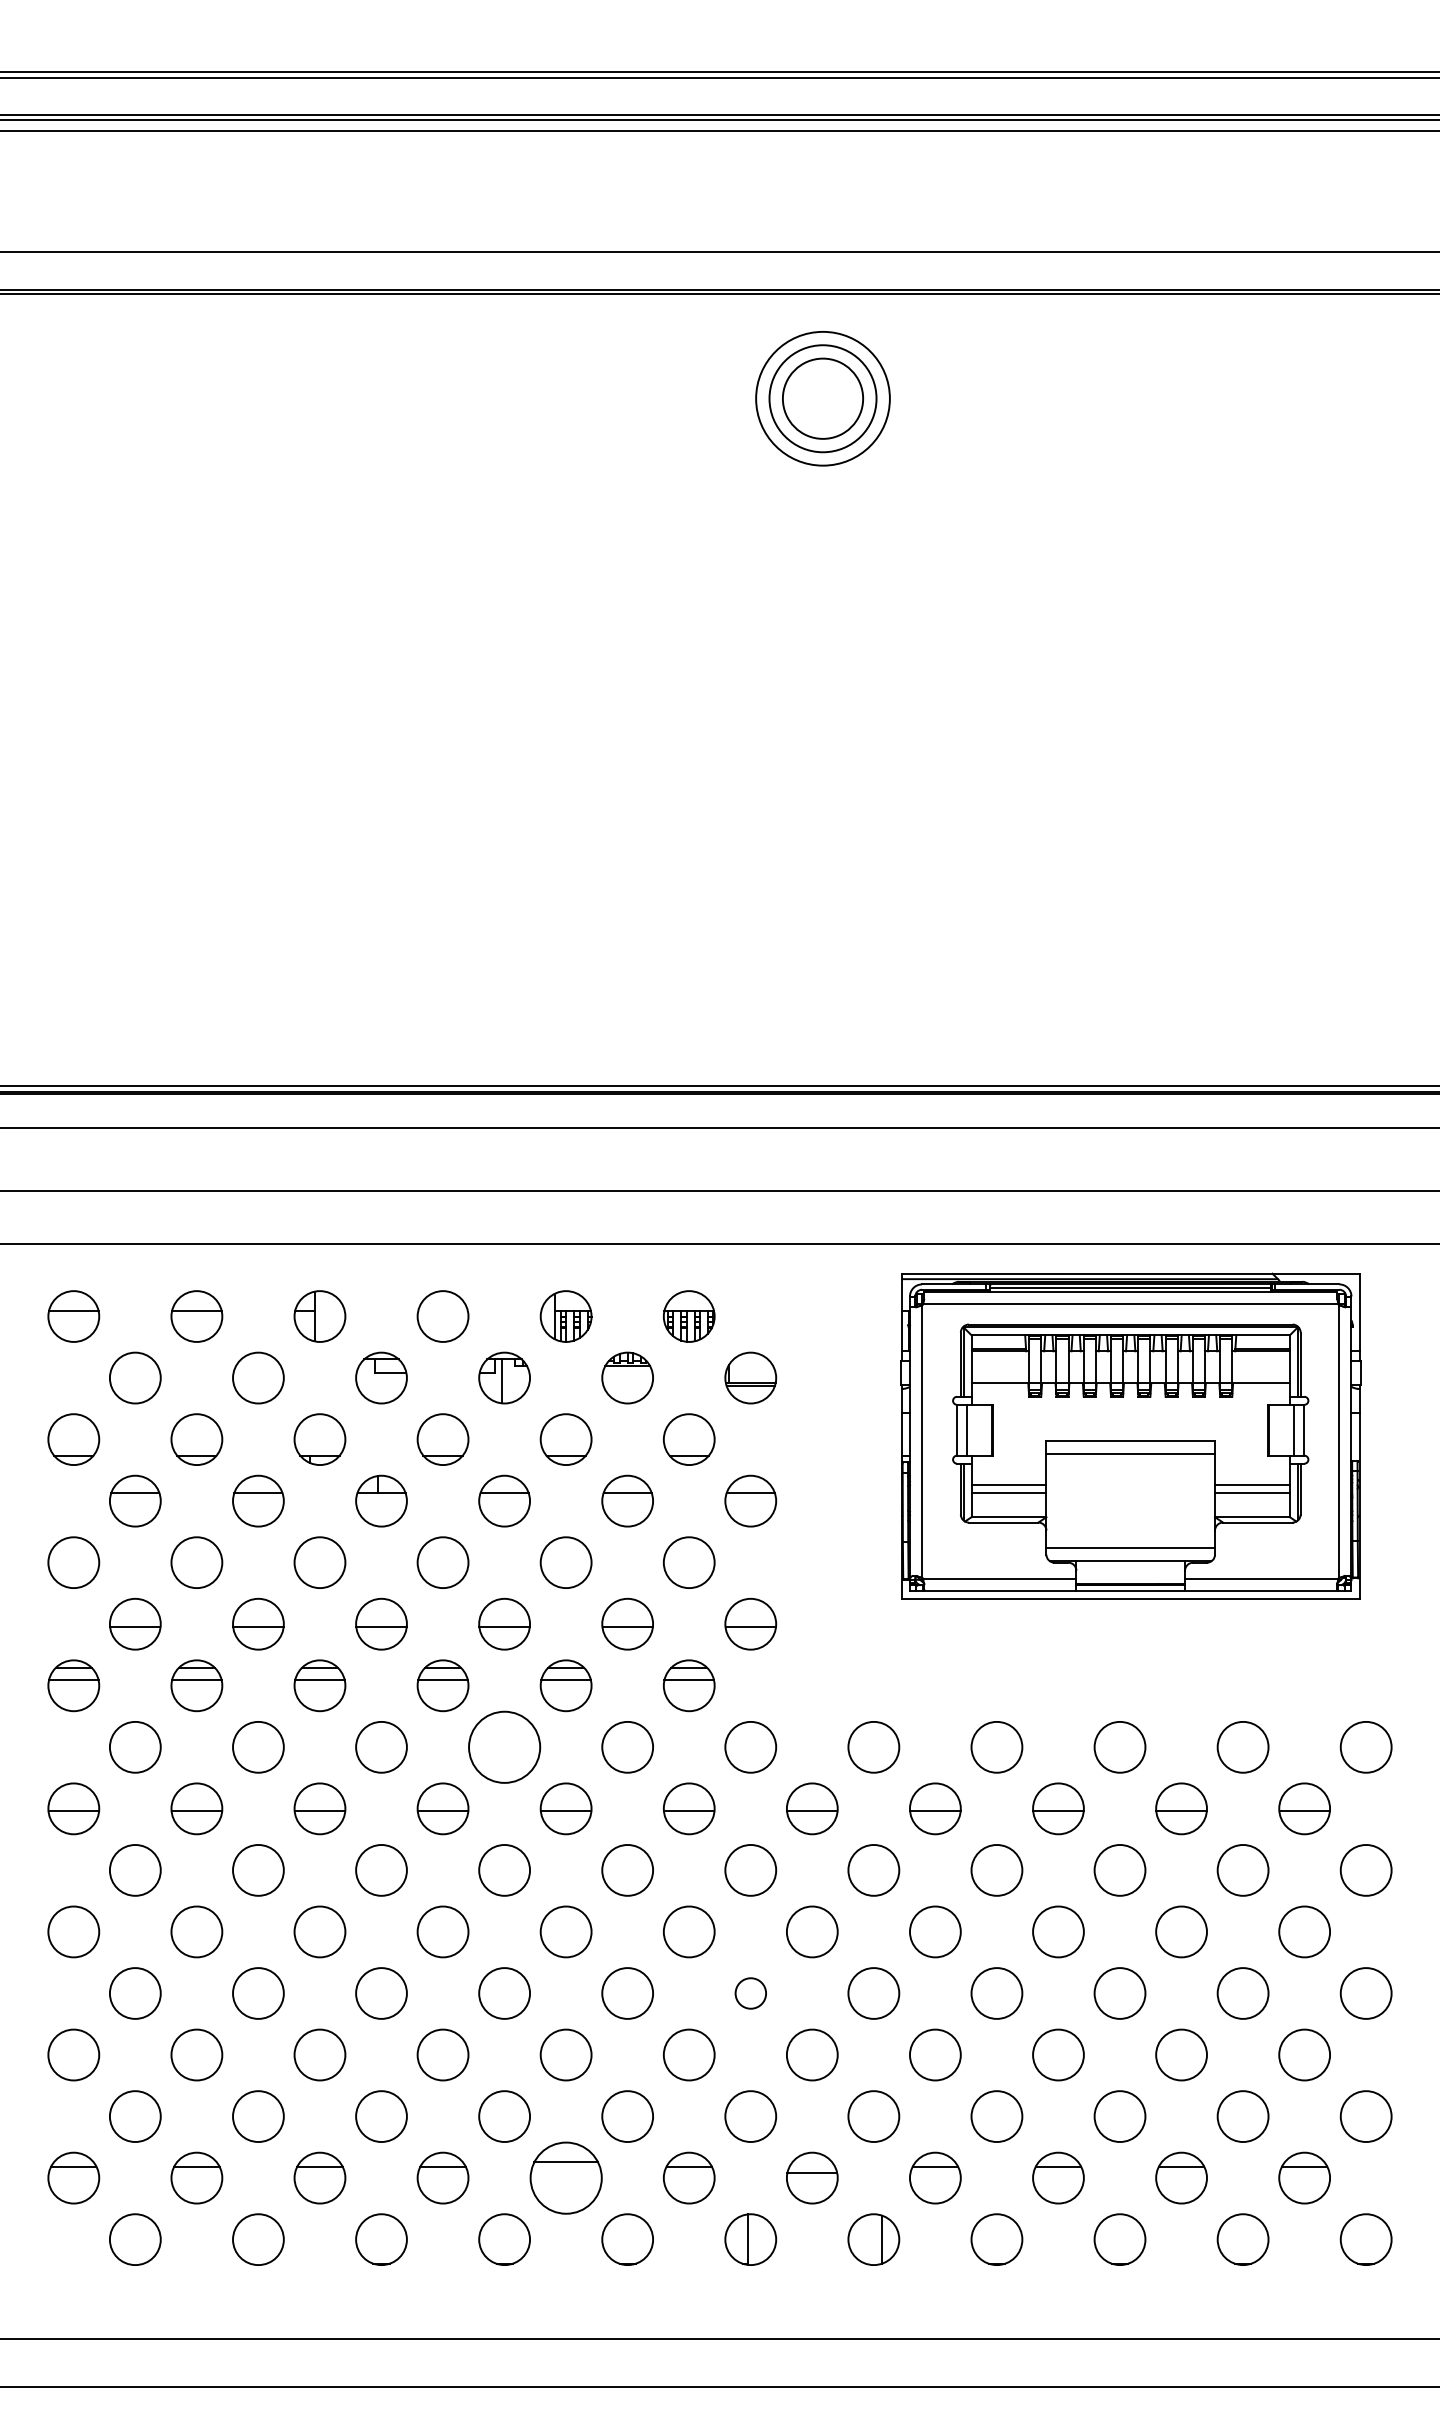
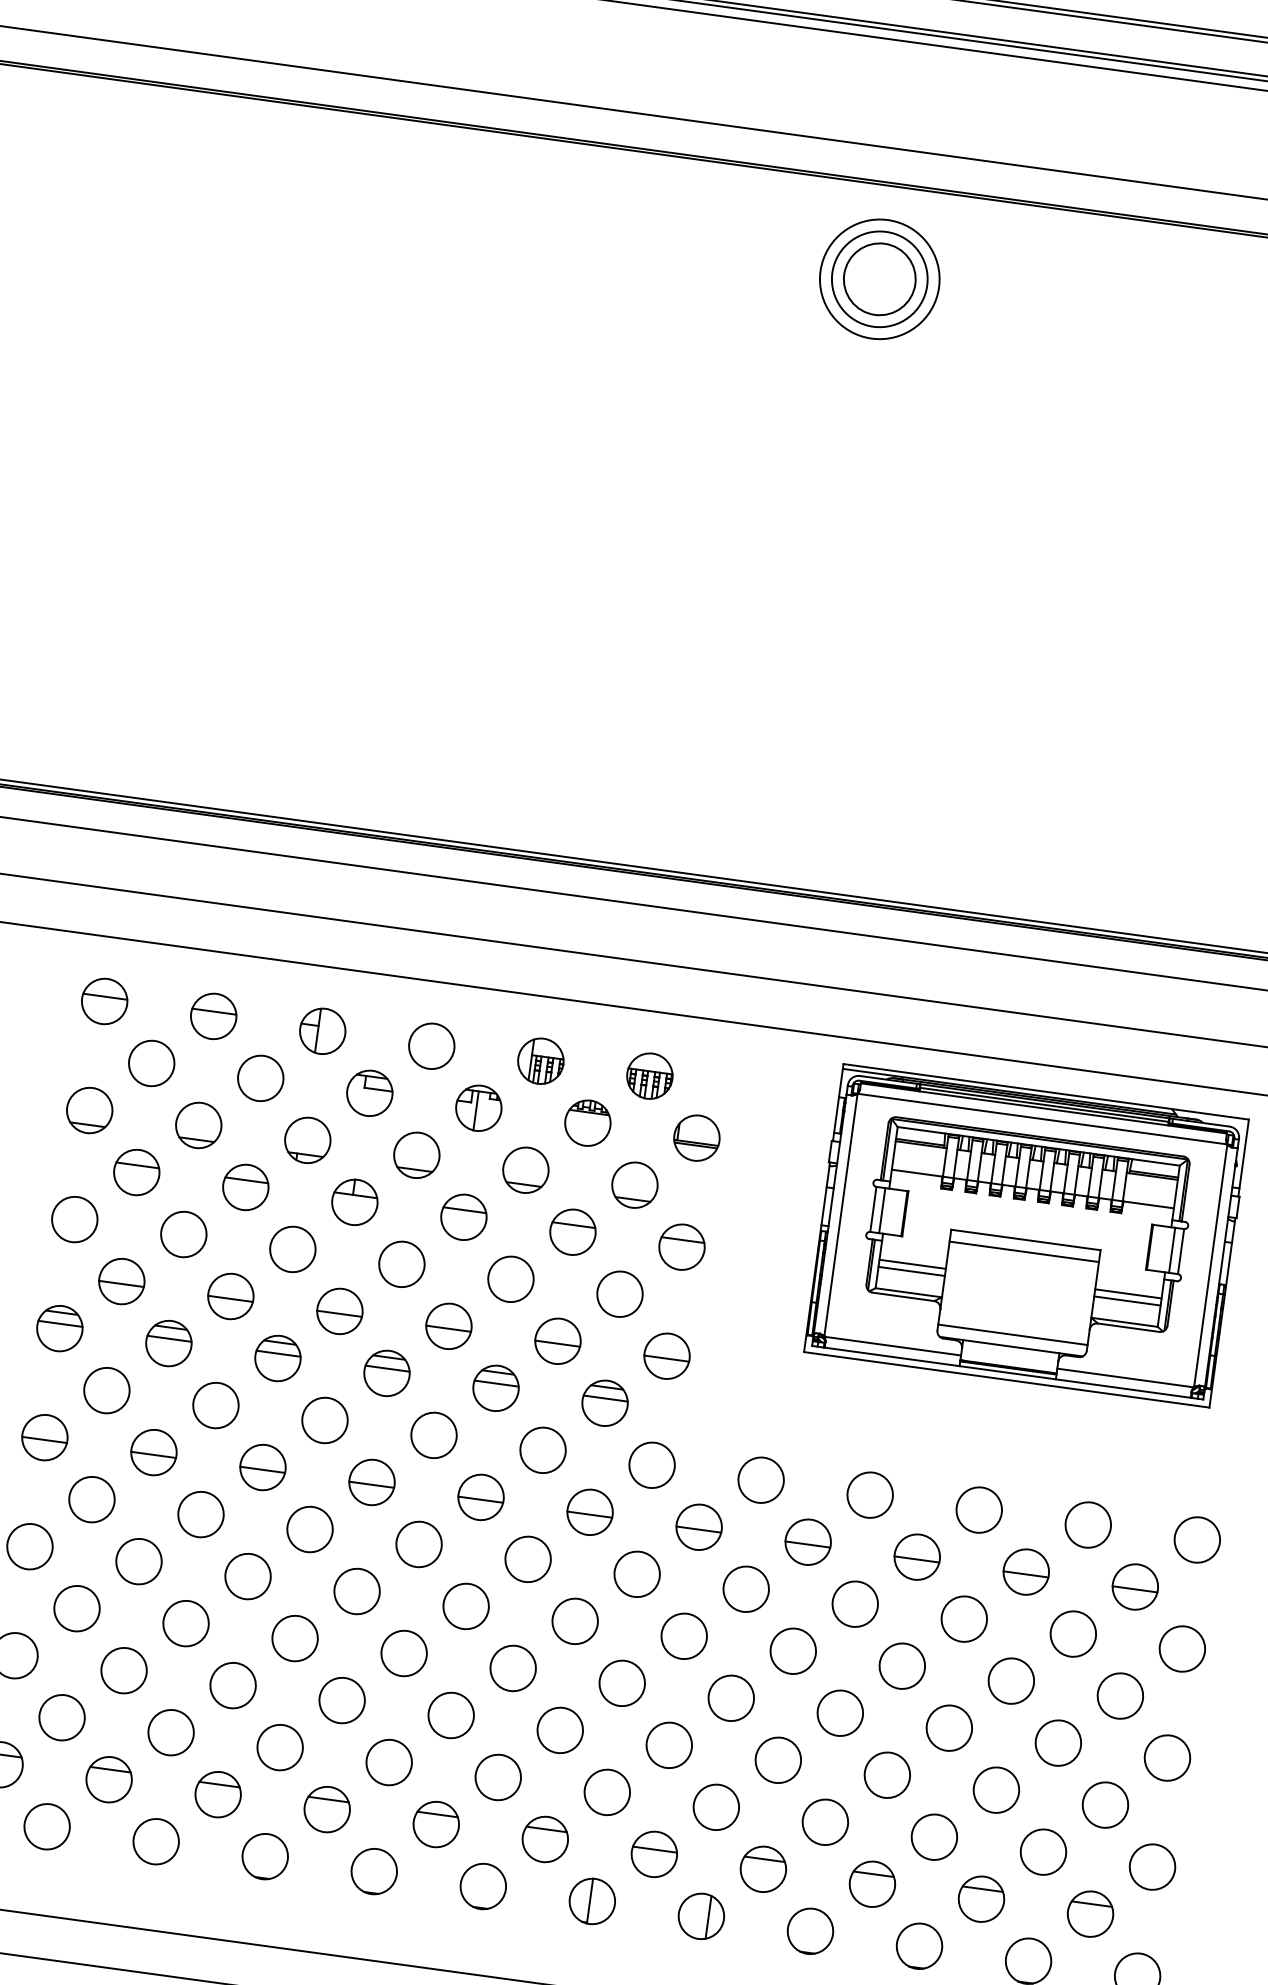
circle: (504, 1746) -> (434, 1434), size x0.71
circle: (750, 1993) -> (622, 1683), size x1.67
part: (565, 2177) -> (435, 1823), size x0.71

